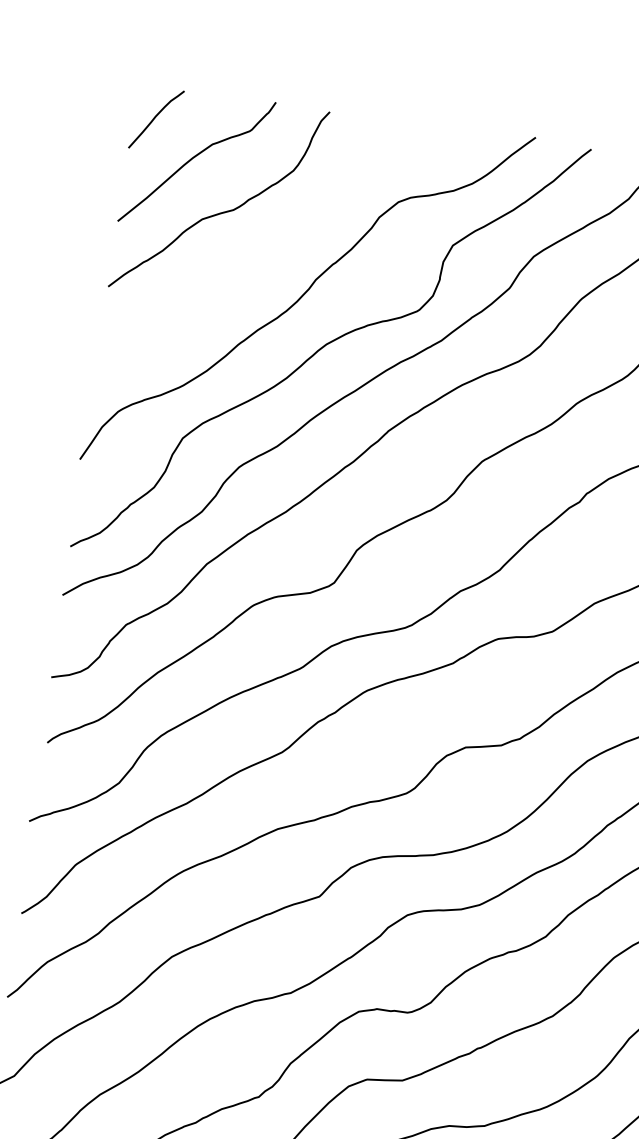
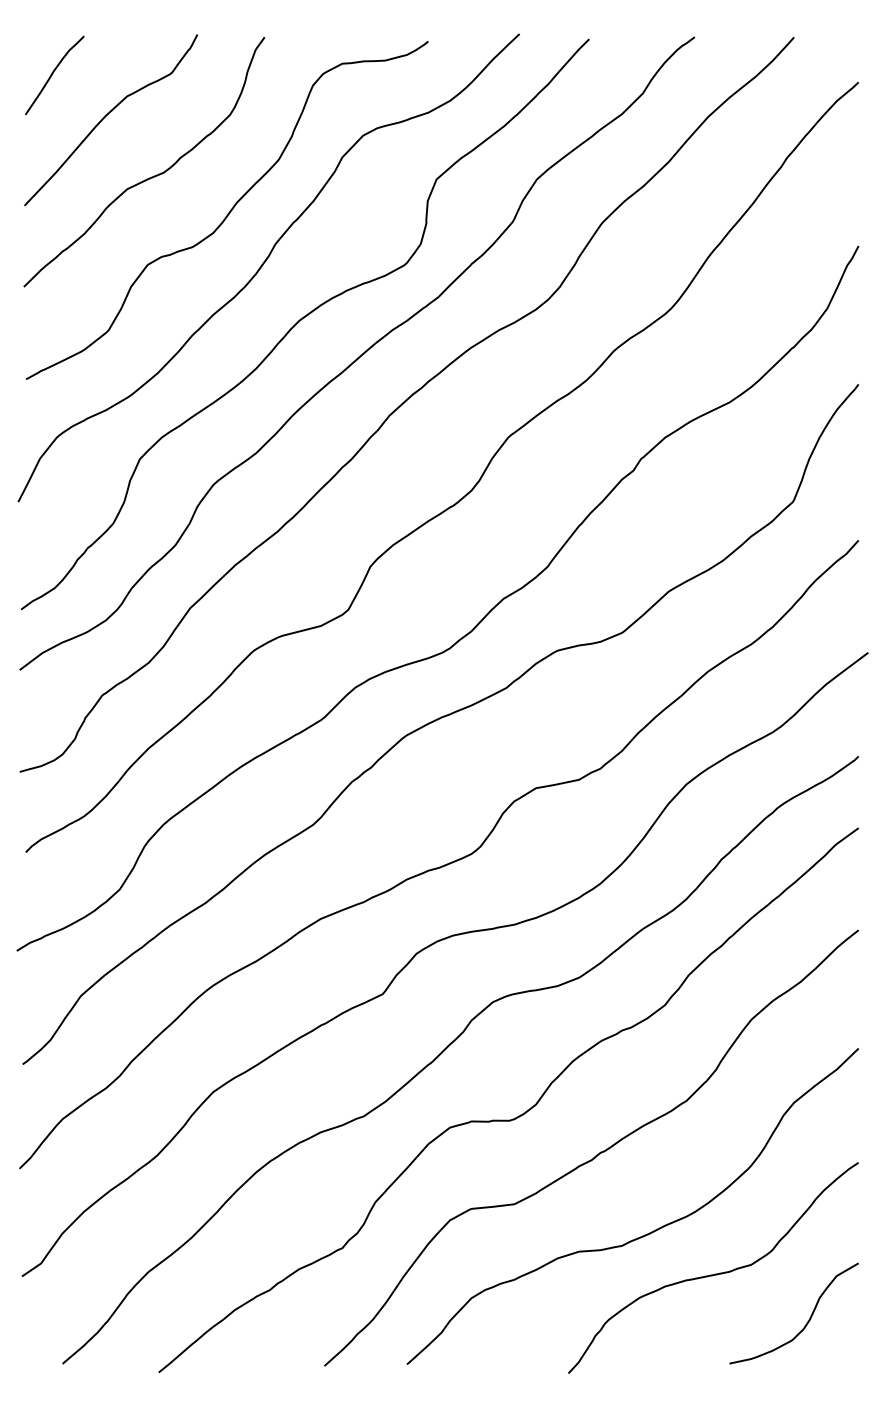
curve: (281, 249) -> (228, 212), added

